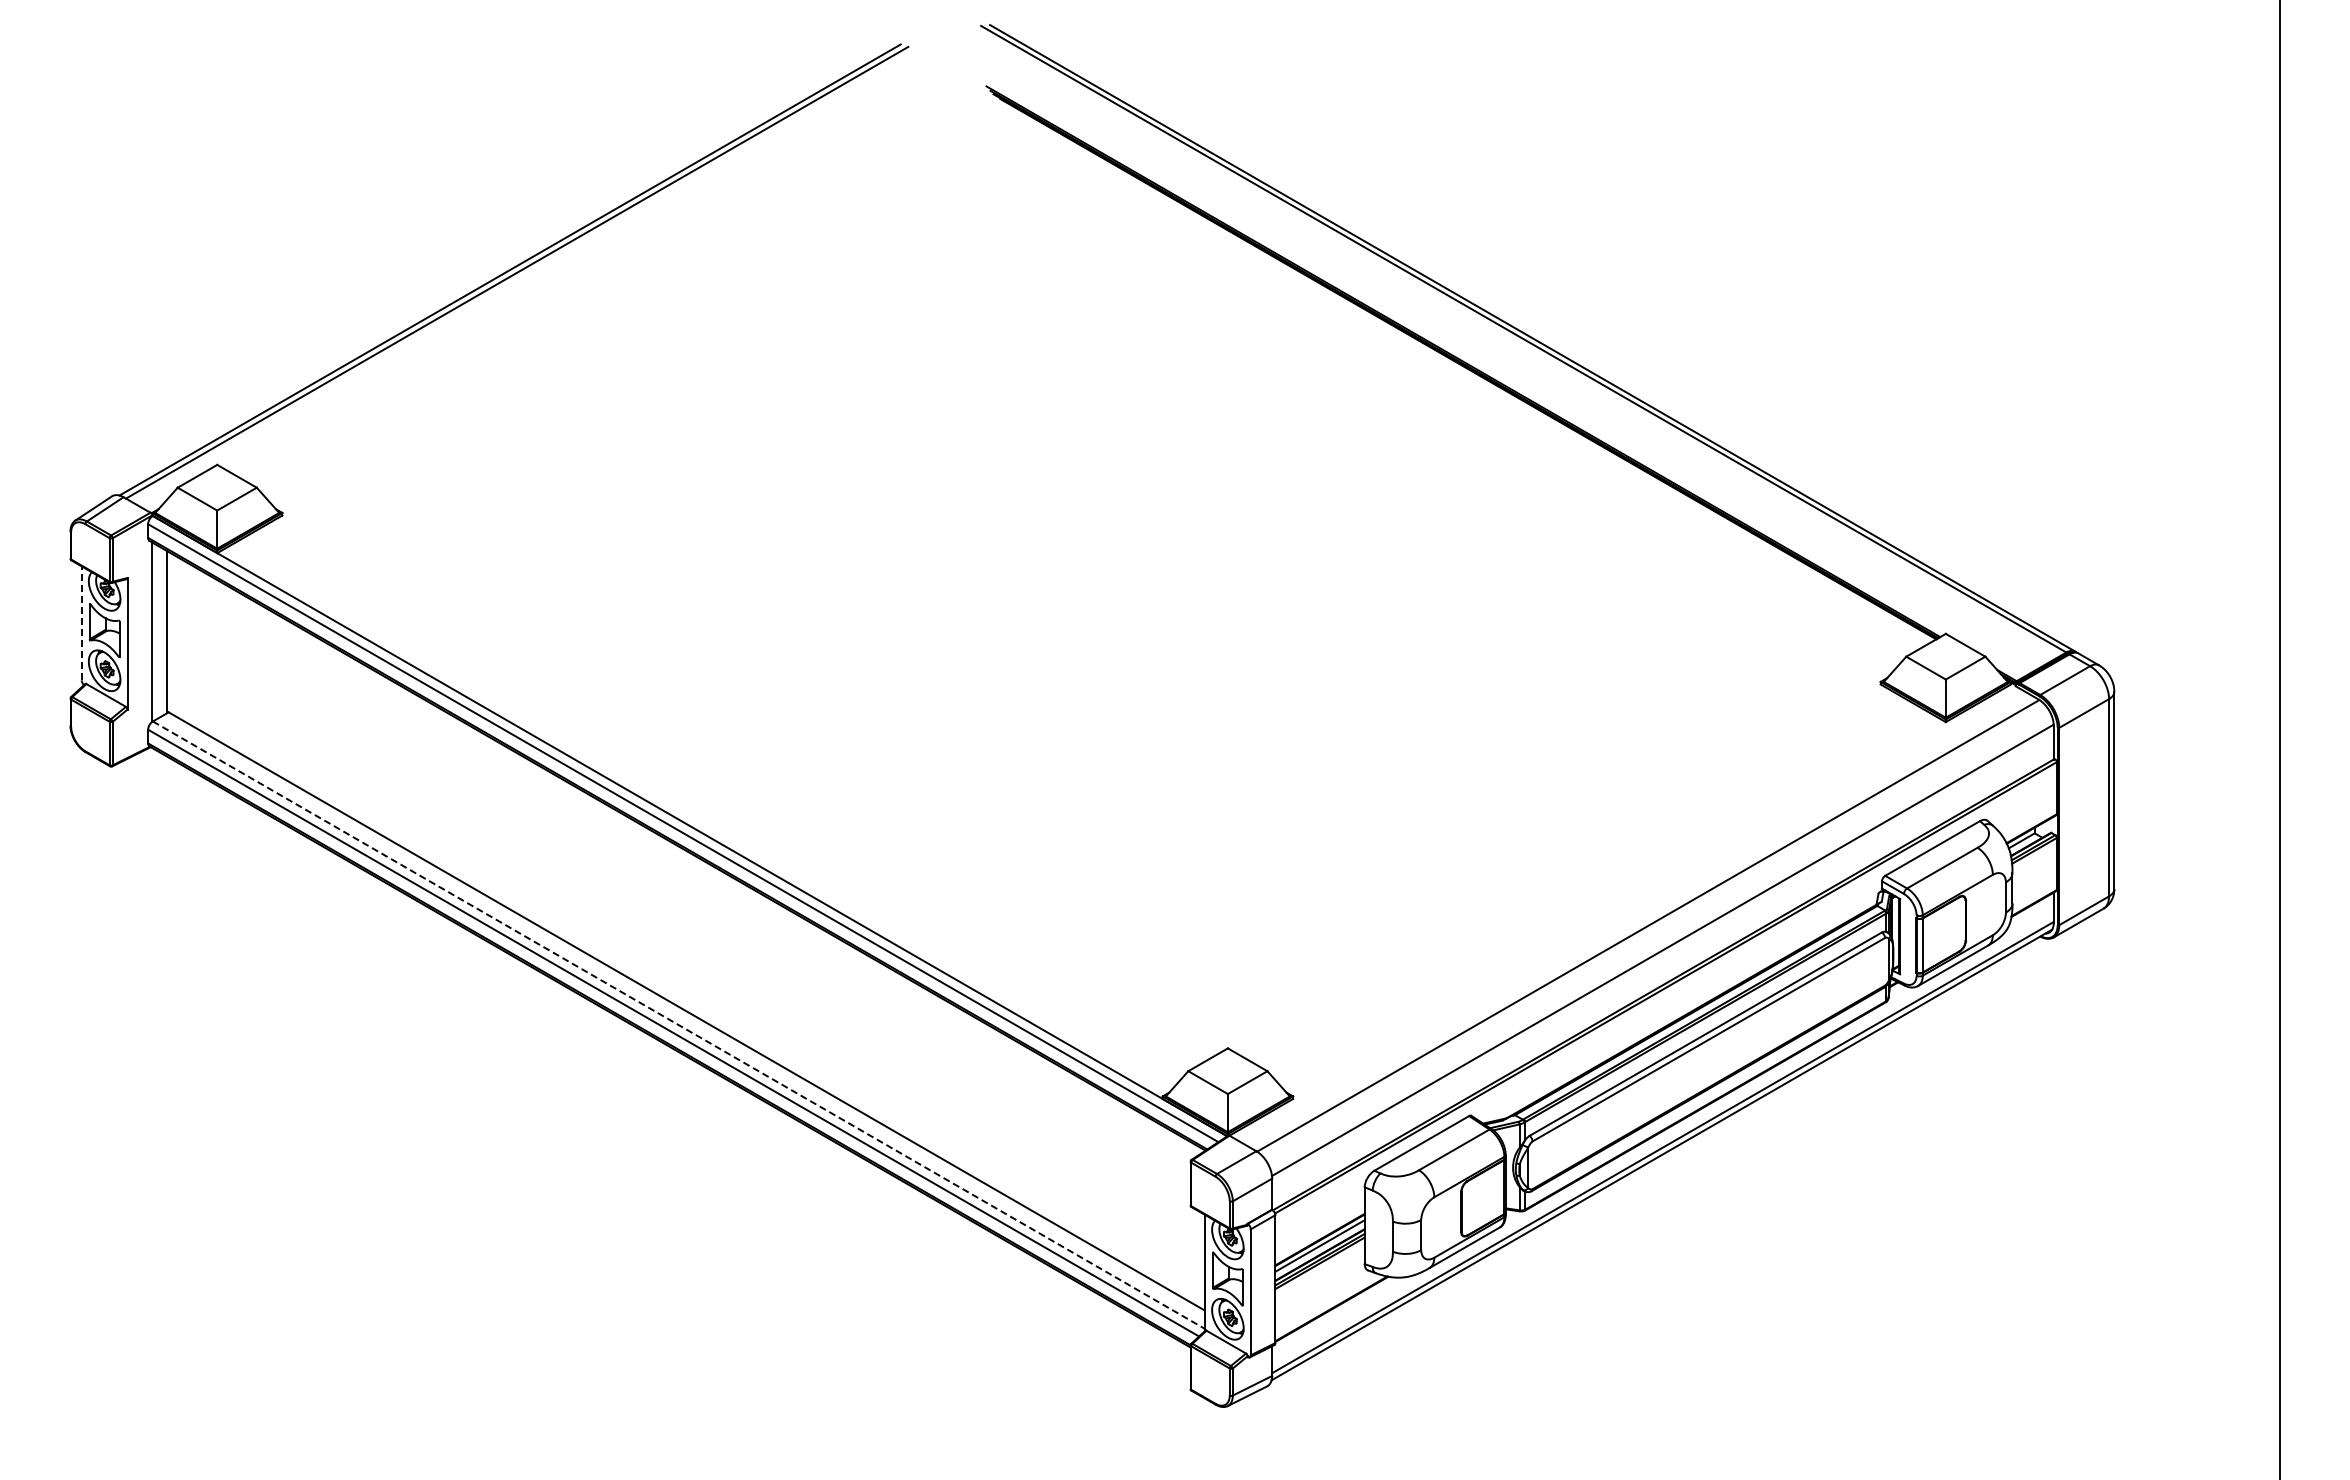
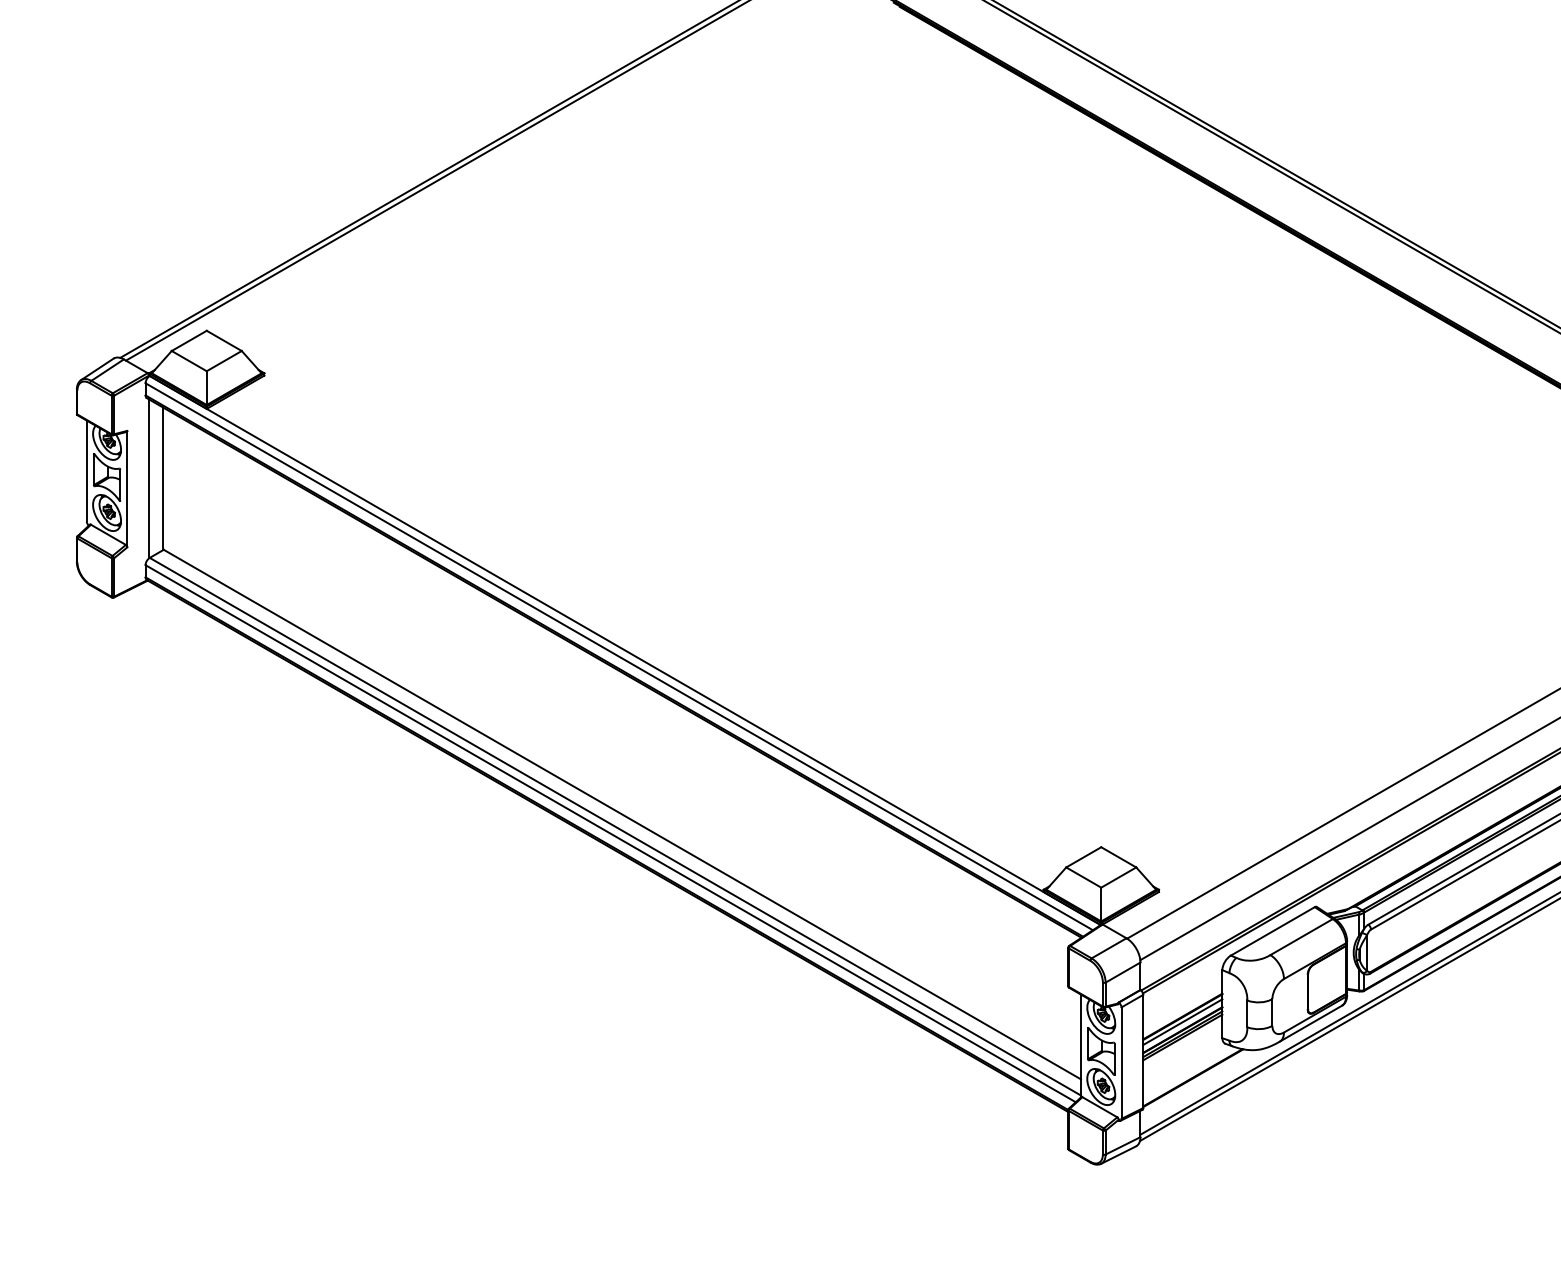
line: (81, 623) -> (86, 471), dashed -> solid
line: (679, 1025) -> (615, 826), dashed -> solid

